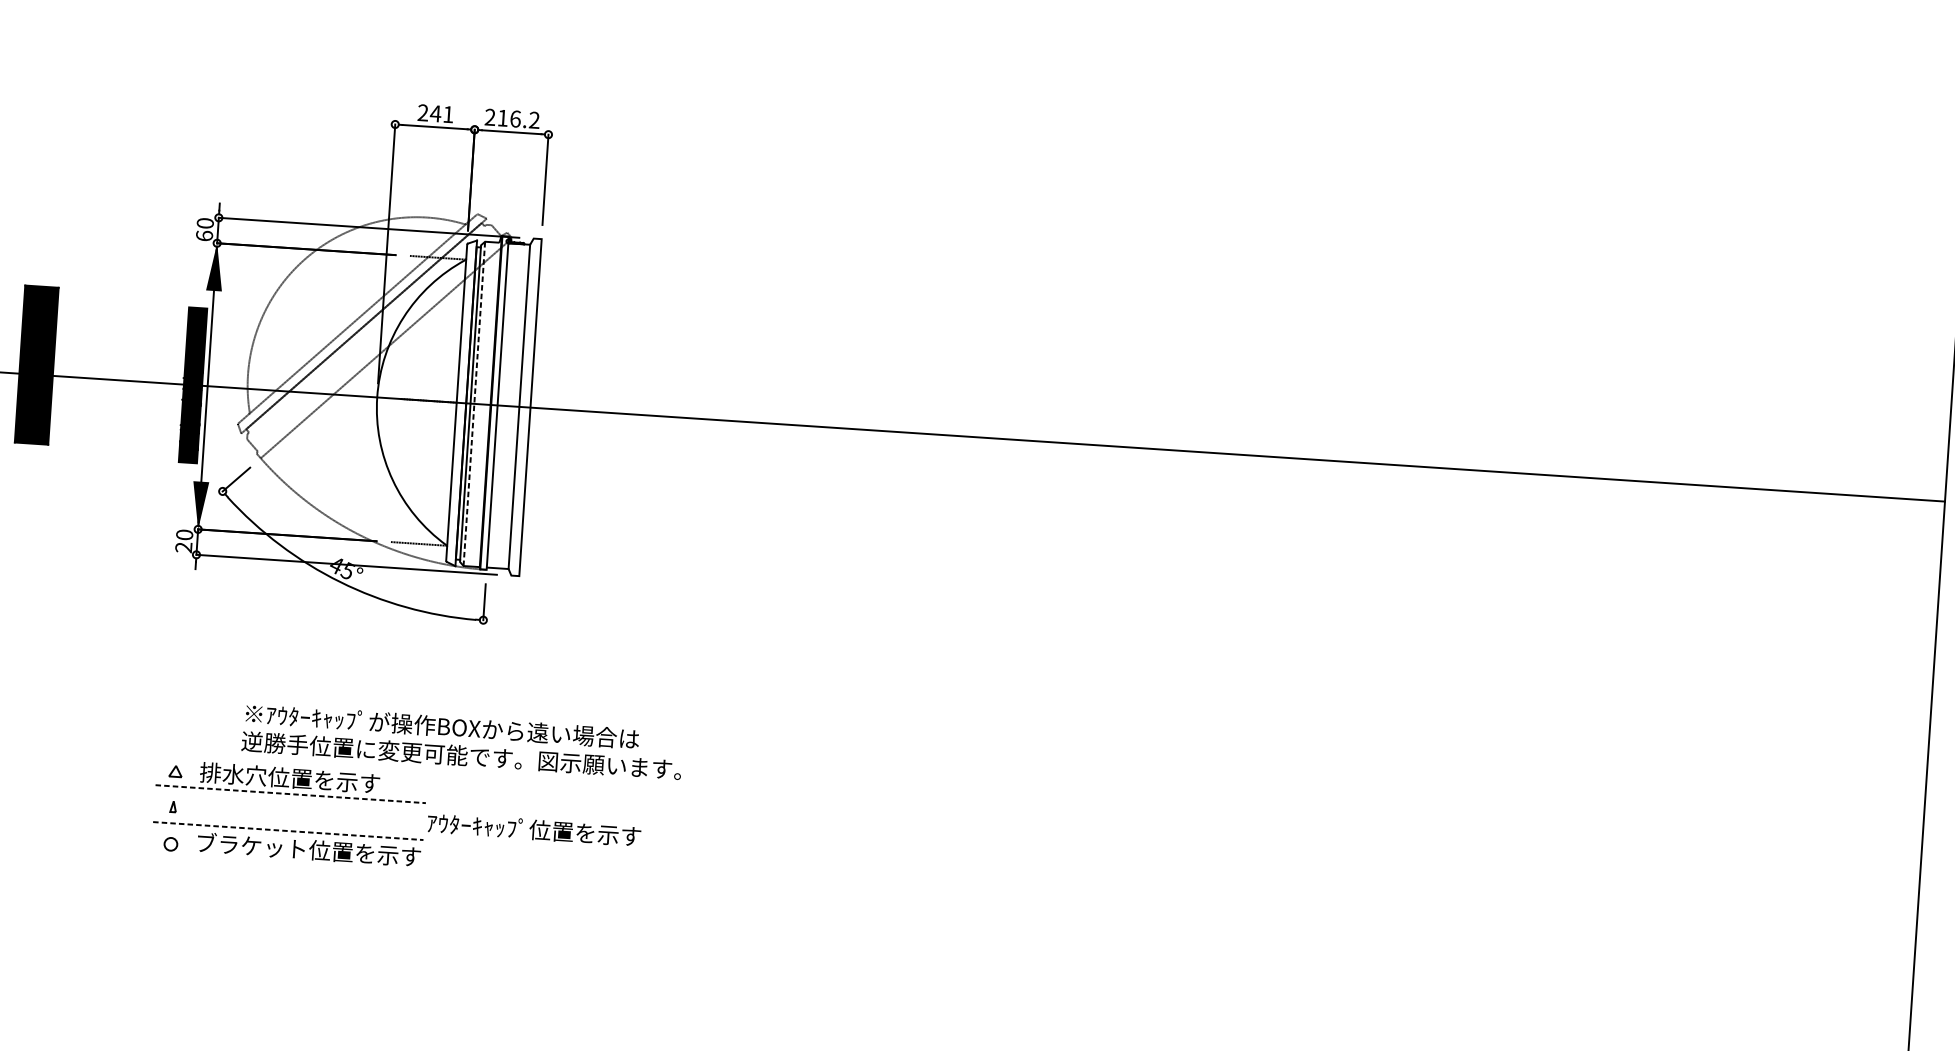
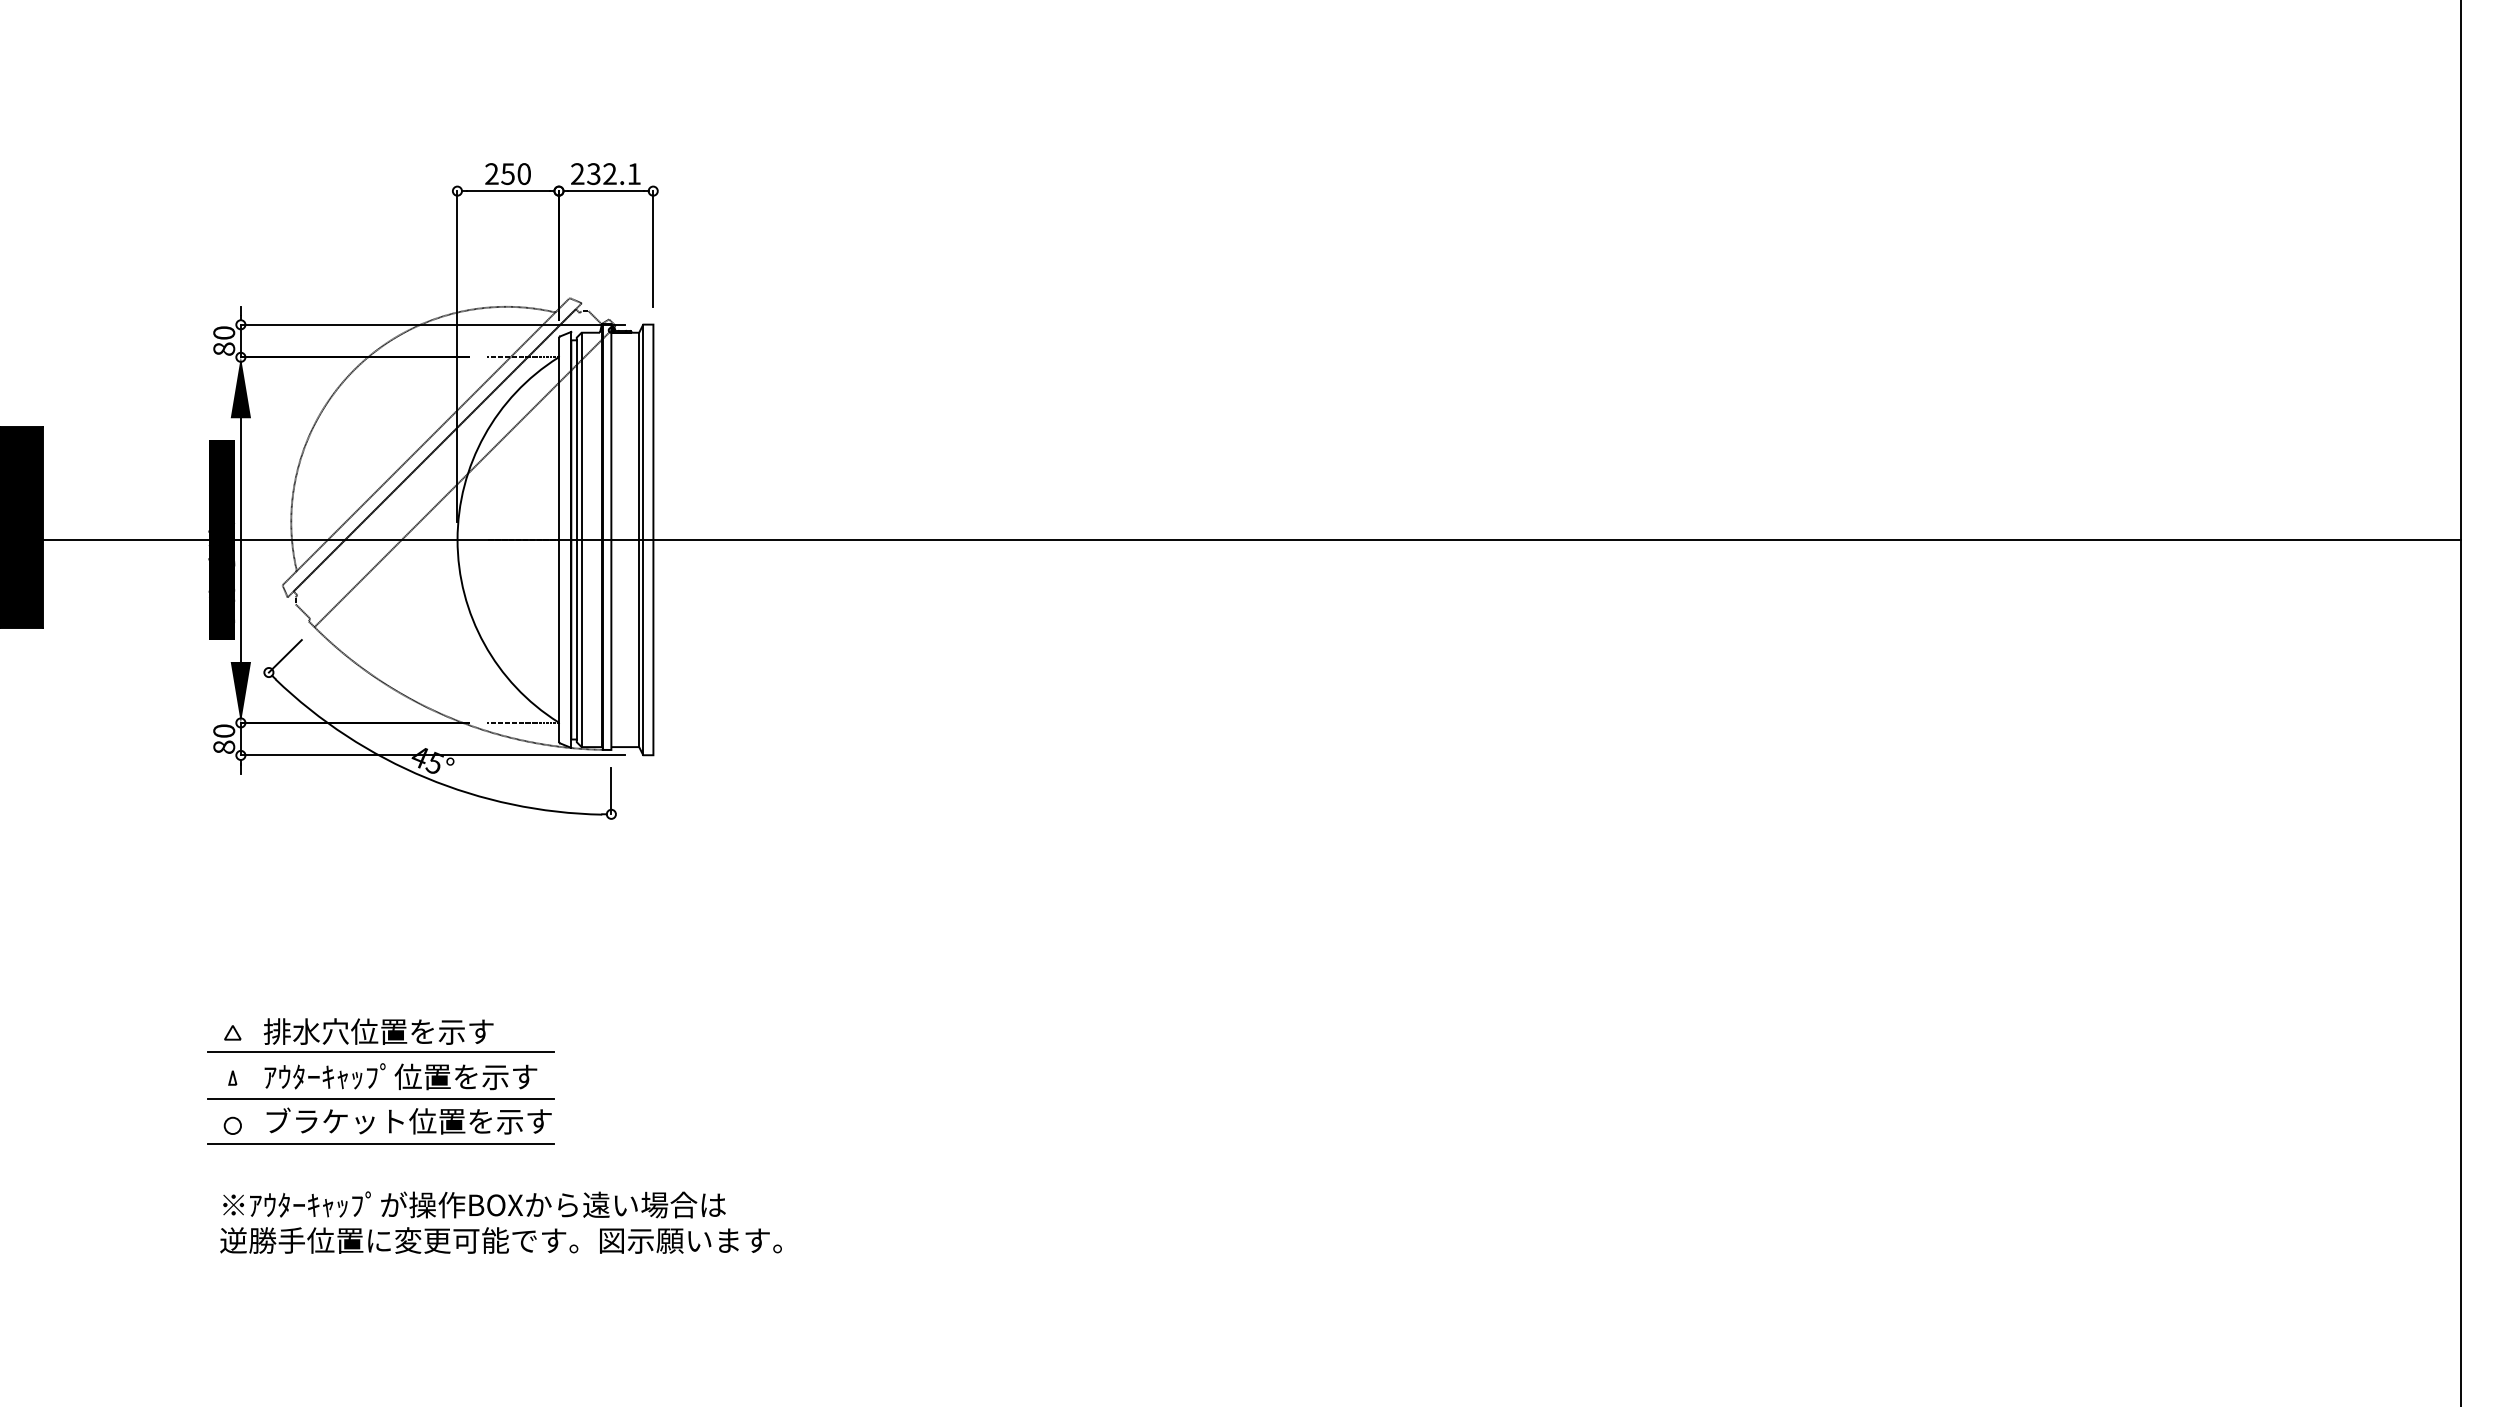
text: (441, 114) -> (515, 174), 241 -> 250
text: (518, 119) -> (613, 174), 216.2 -> 232.1
text: (204, 235) -> (224, 348), 60 -> 80
line: (474, 403) -> (581, 539), dashed -> solid
line: (522, 406) -> (643, 539), added
text: (184, 546) -> (224, 746), 20 -> 80
text: (462, 741) -> (500, 1222), moved
line: (291, 793) -> (381, 1051), dashed -> solid
text: (533, 829) -> (400, 1076), moved
line: (288, 831) -> (381, 1099), dashed -> solid
line: (285, 866) -> (380, 1144), added

